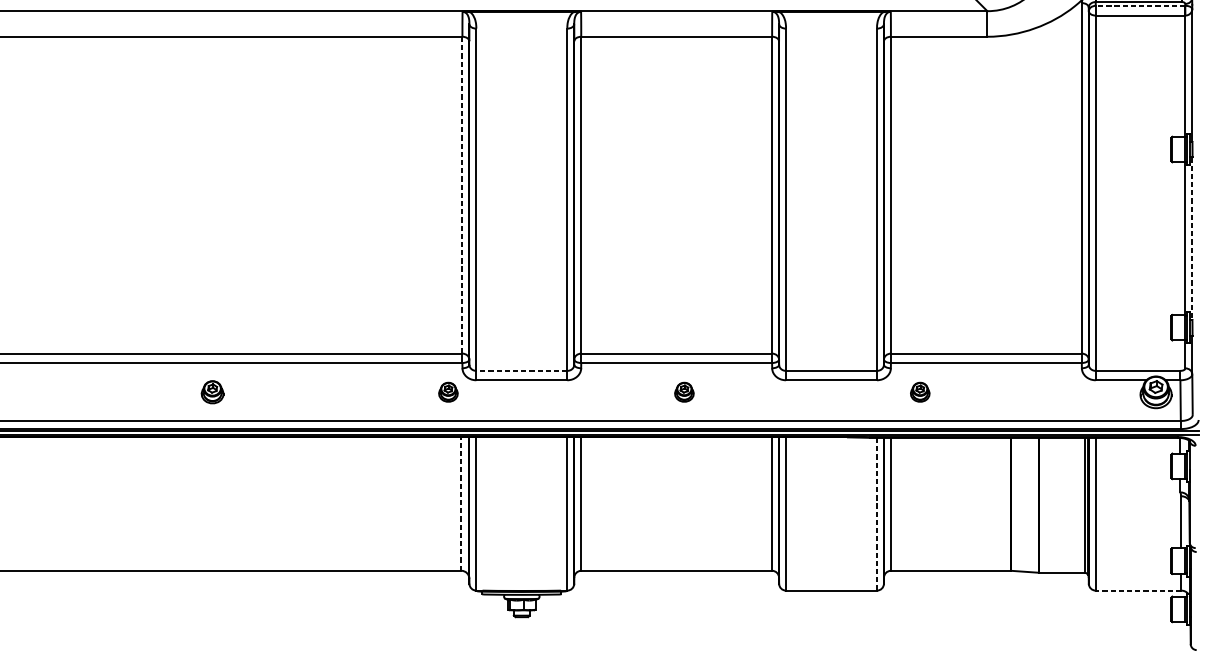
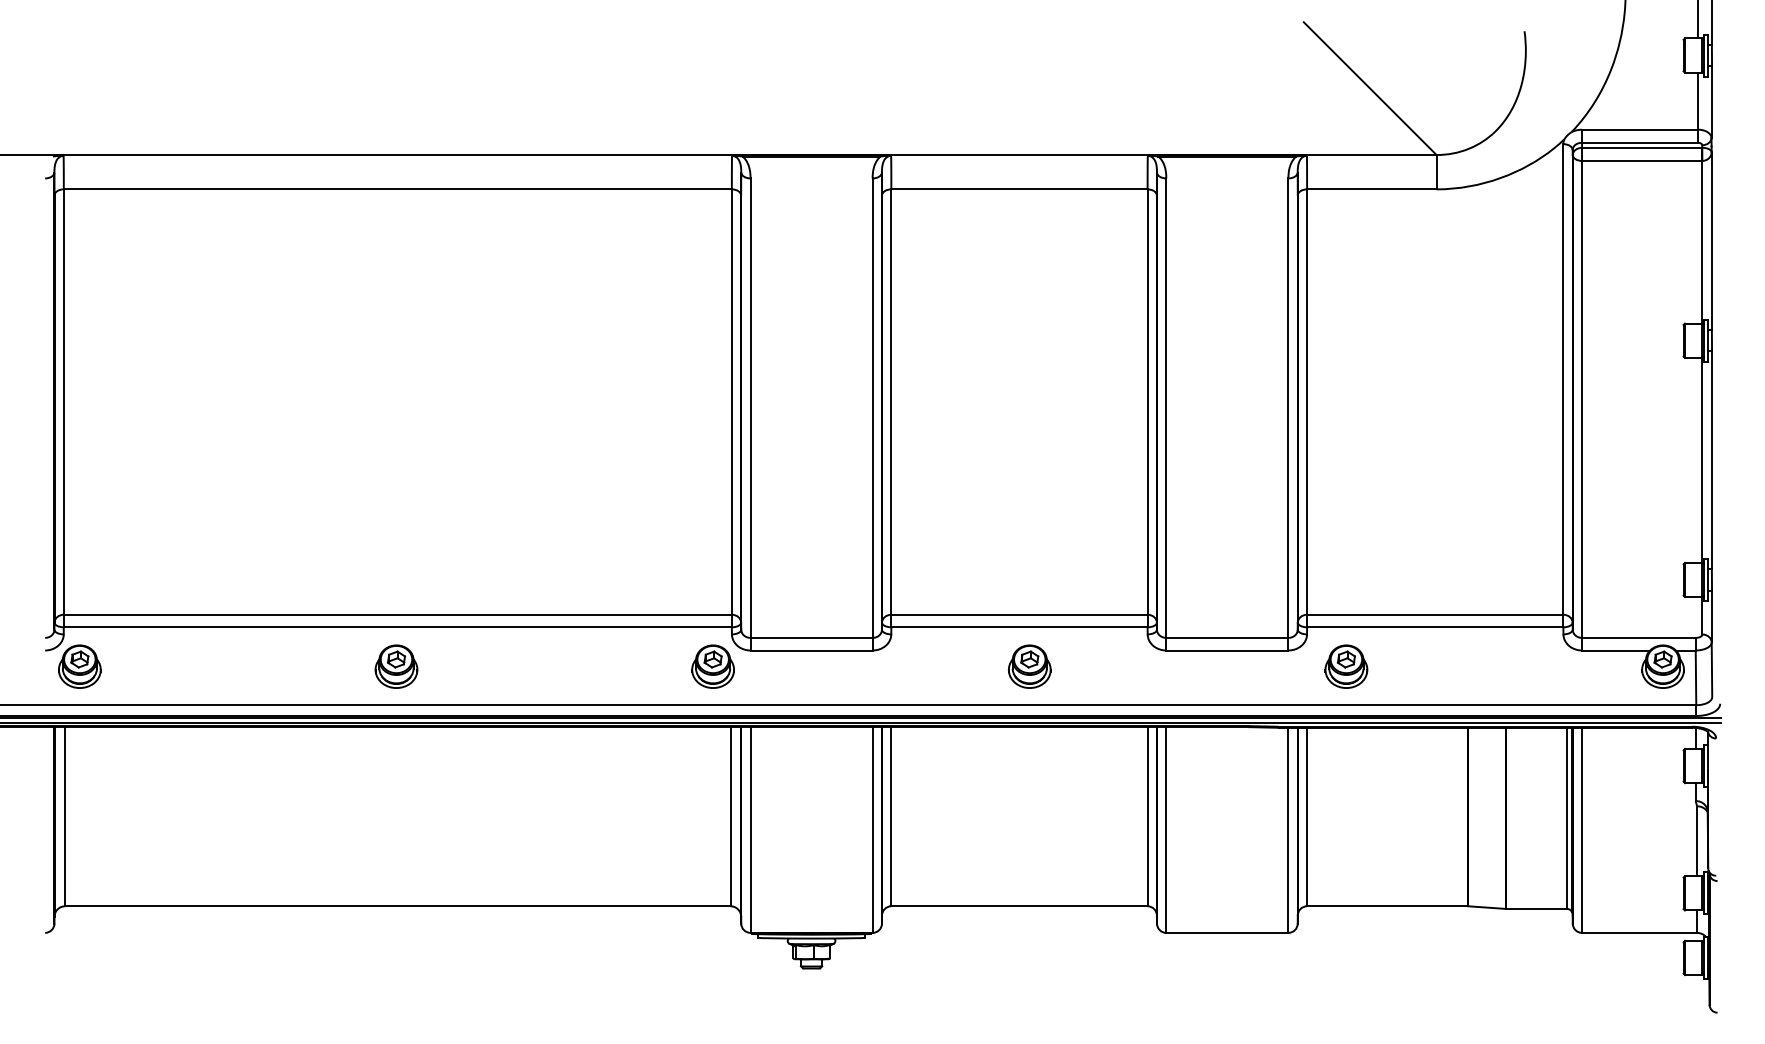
line: (1140, 5) -> (1641, 147), dashed -> solid
line: (462, 195) -> (731, 402), dashed -> solid
line: (1192, 238) -> (1711, 460), dashed -> solid
line: (521, 370) -> (811, 637), dashed -> solid
part: (212, 392) -> (396, 666), size x1.43
part: (448, 392) -> (712, 666), size x1.67
part: (684, 392) -> (1029, 666), size x1.67
part: (920, 392) -> (1346, 666), size x1.67
line: (461, 503) -> (730, 816), dashed -> solid
line: (877, 514) -> (1288, 830), dashed -> solid
line: (1138, 590) -> (1639, 932), dashed -> solid

